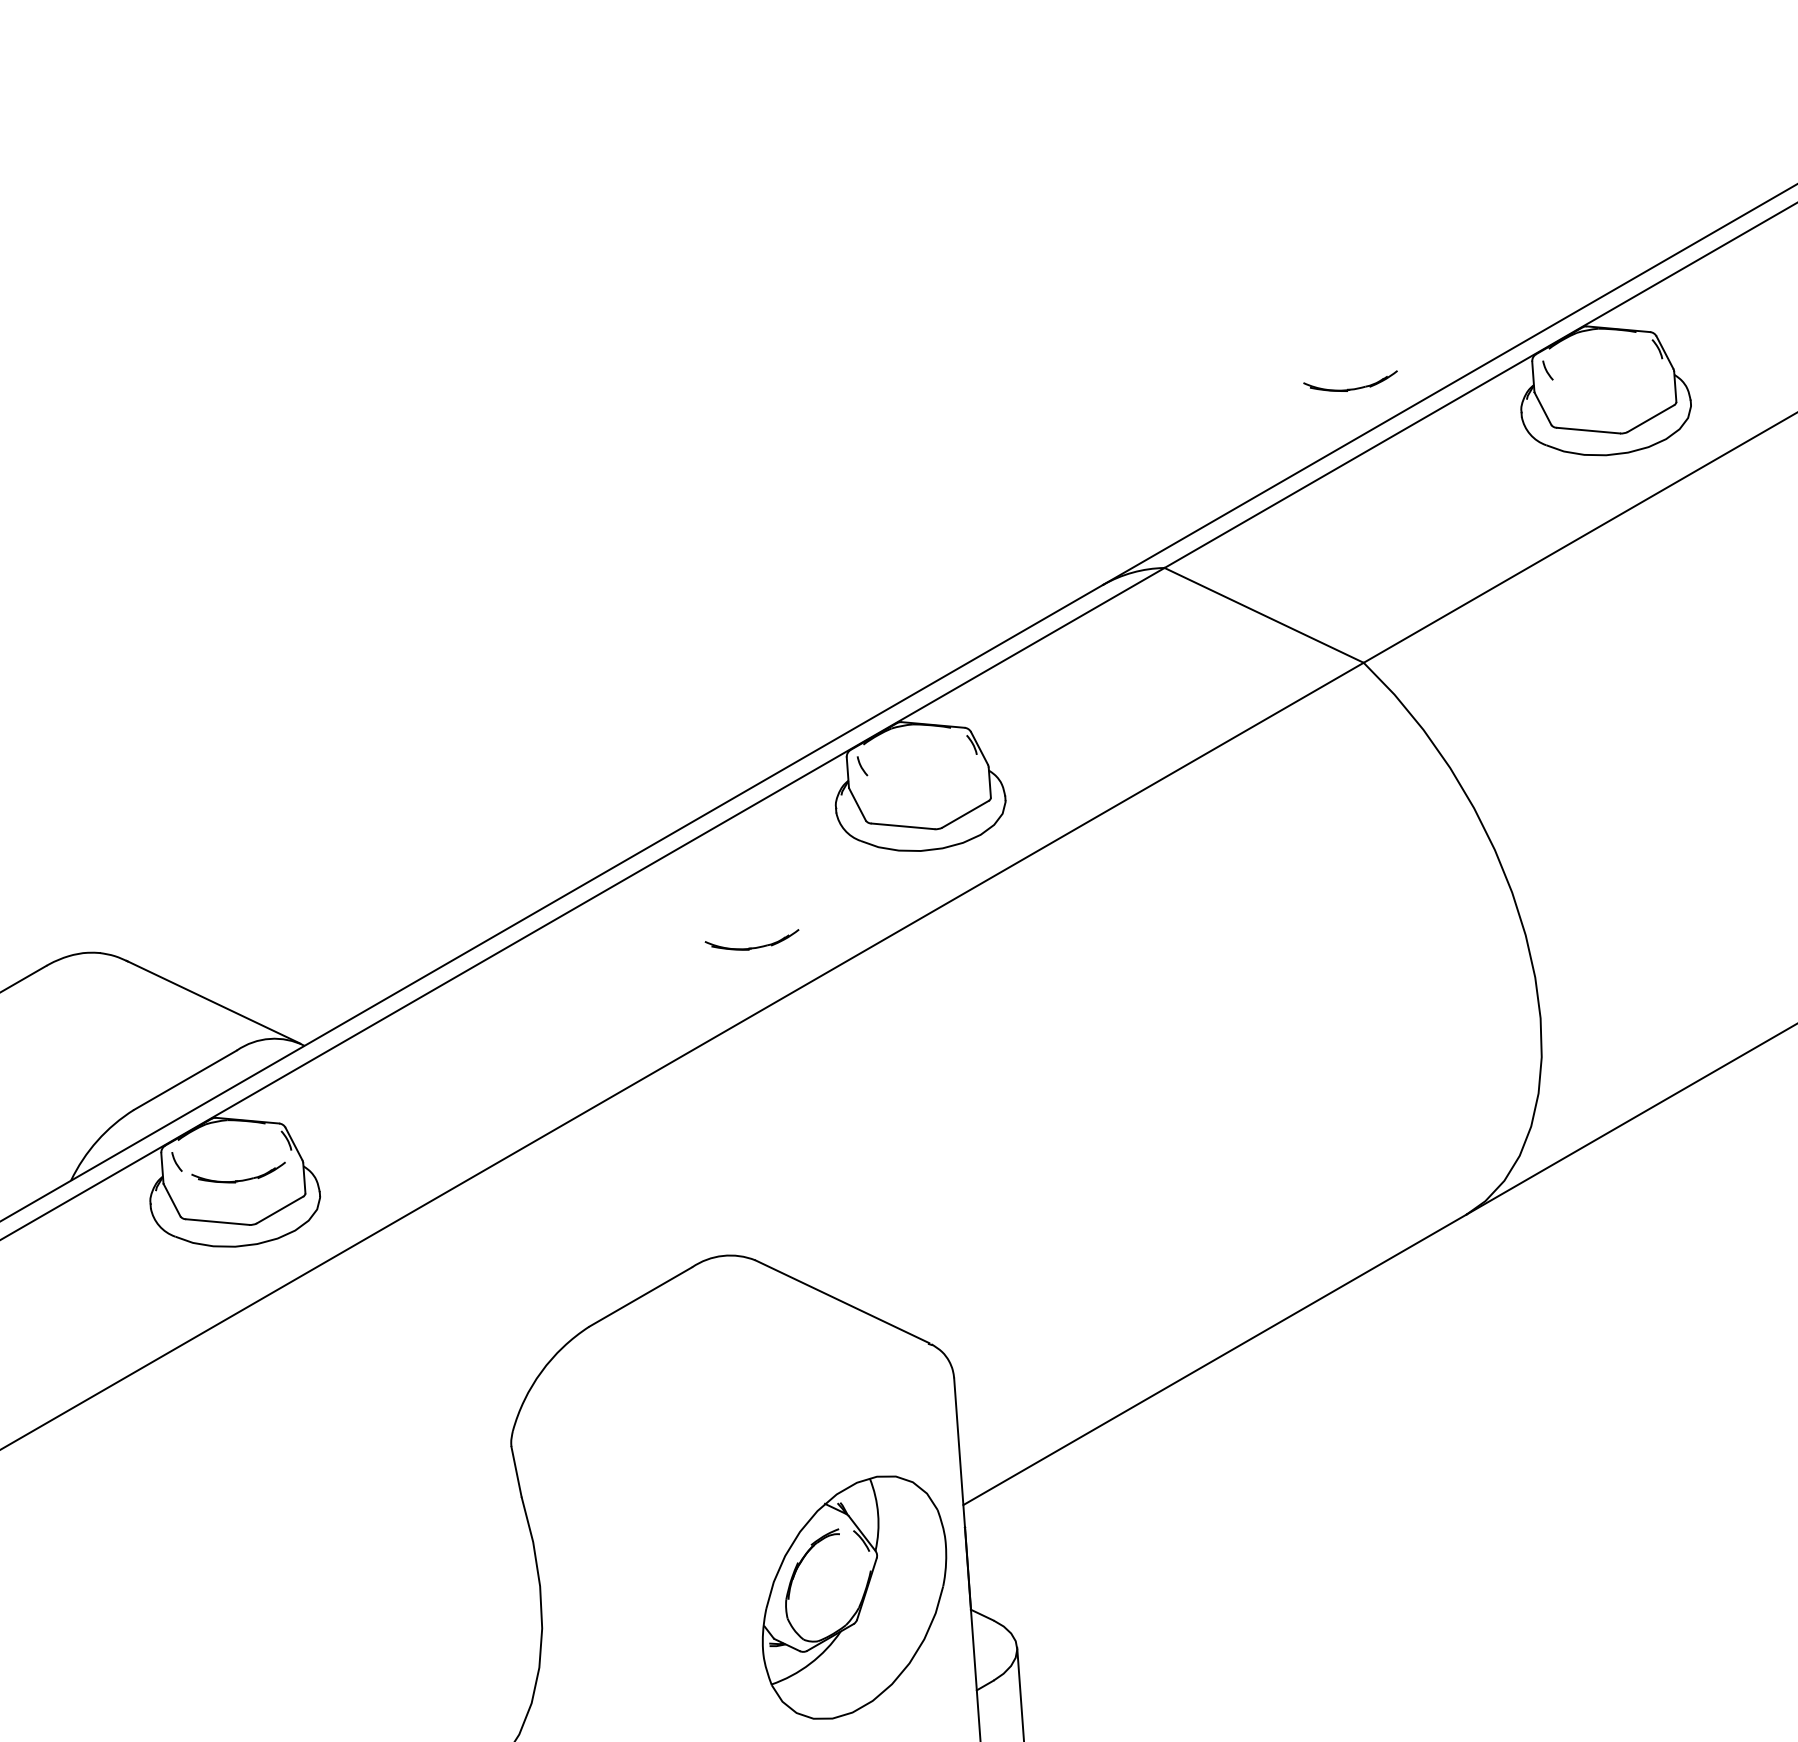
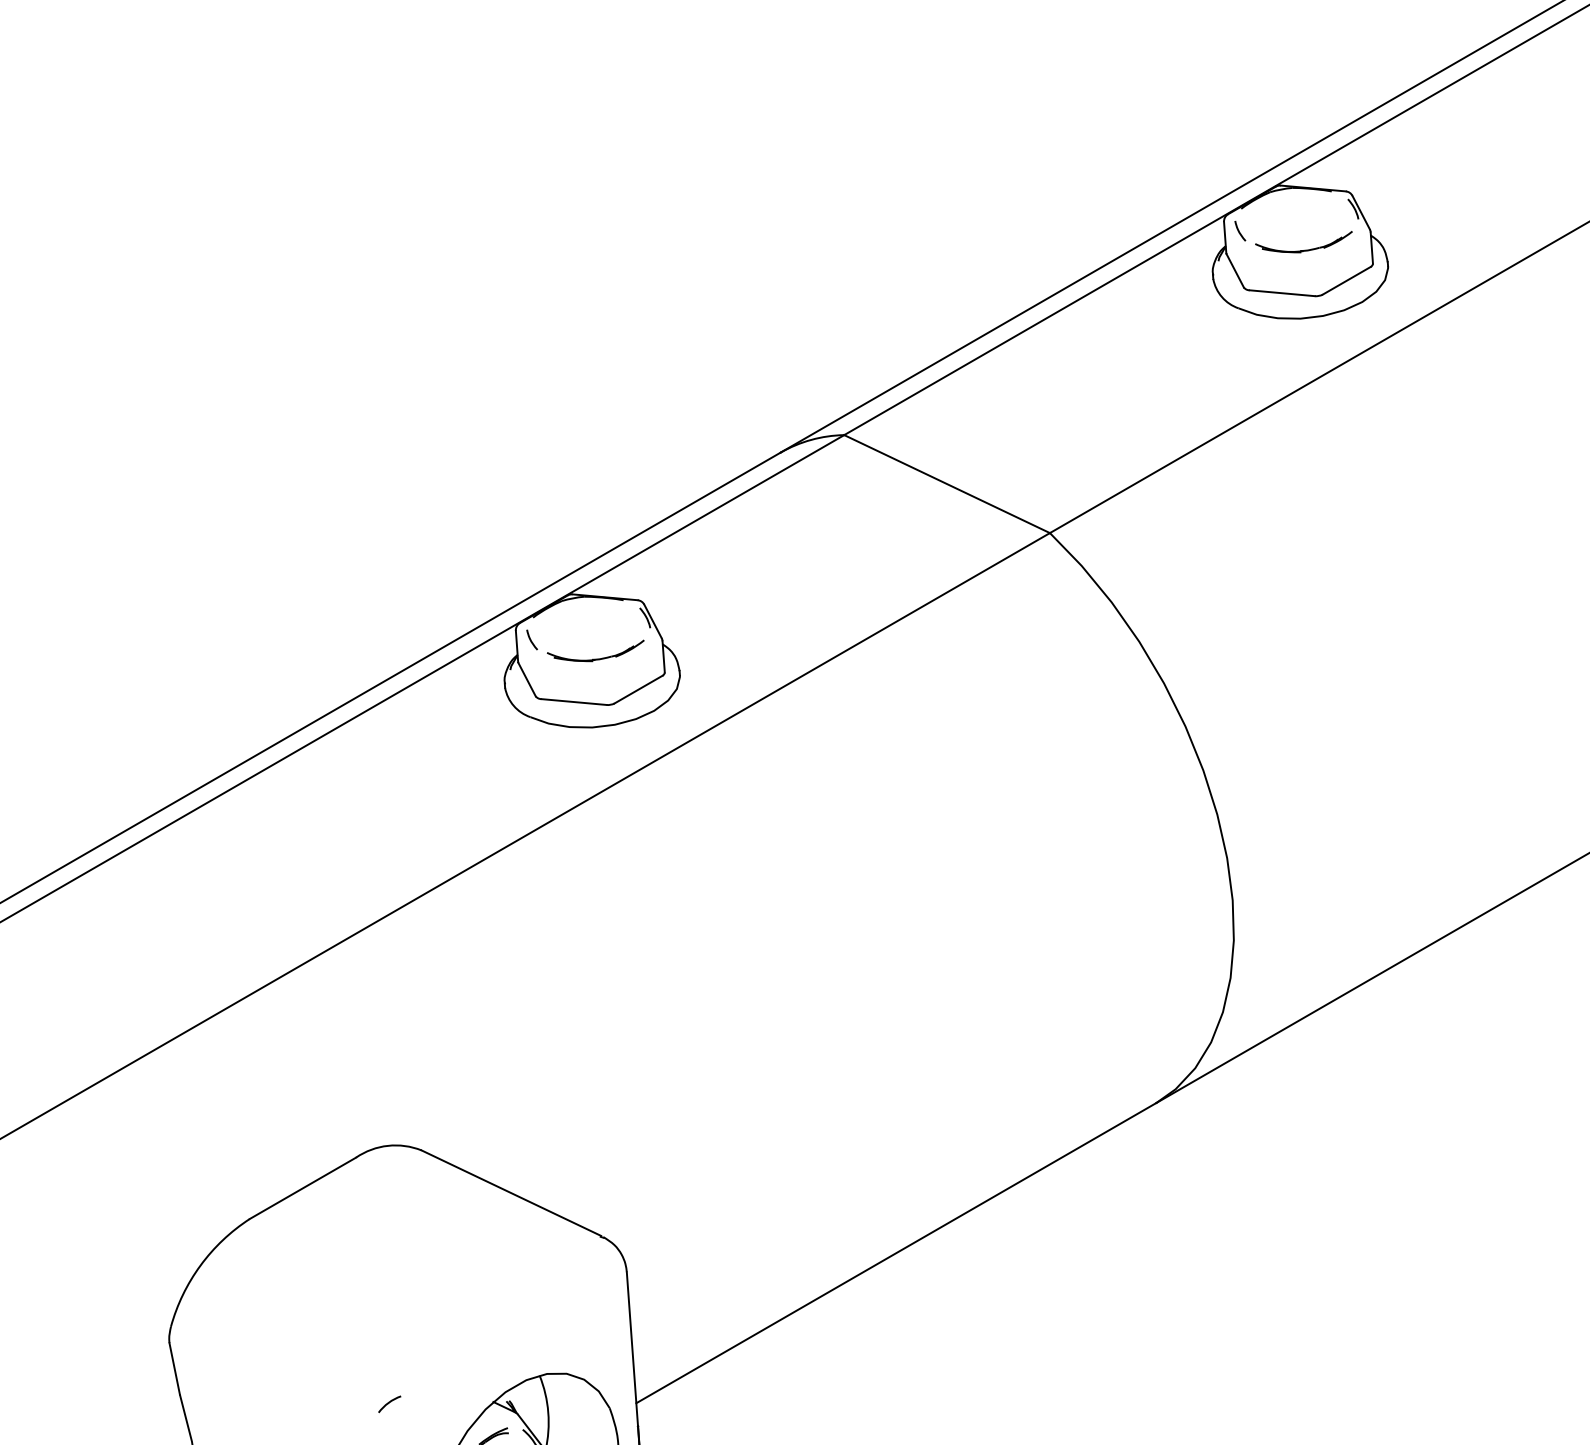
part: (1350, 388) -> (1303, 249), moved
part: (751, 947) -> (595, 658), moved
arc: (724, 1505) -> (389, 1403), added

